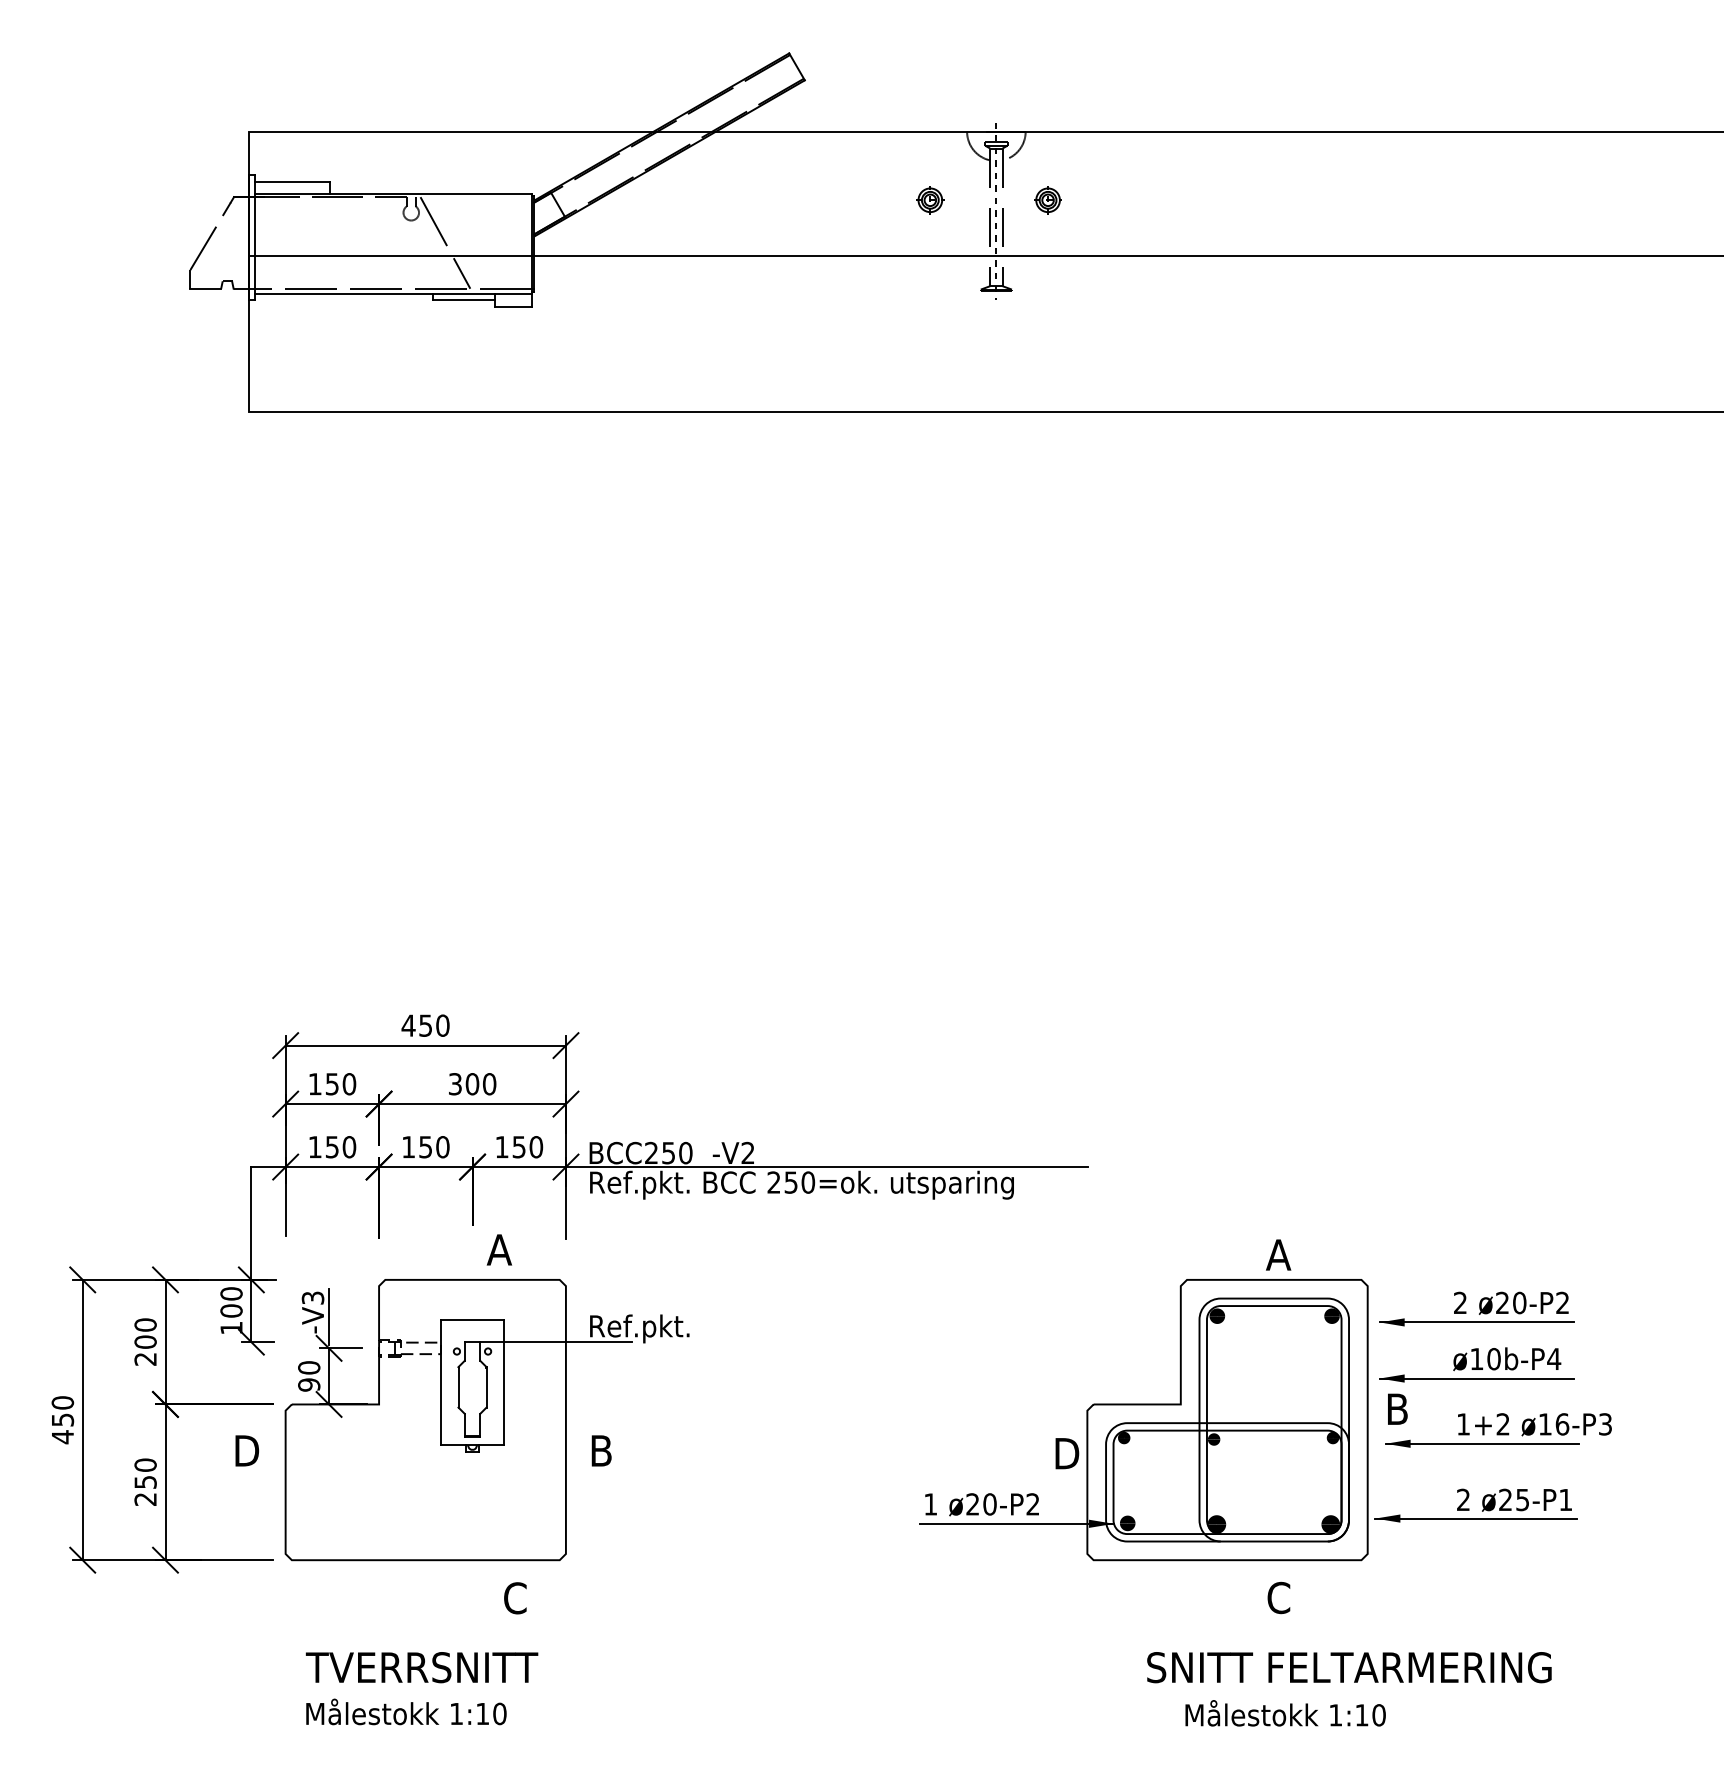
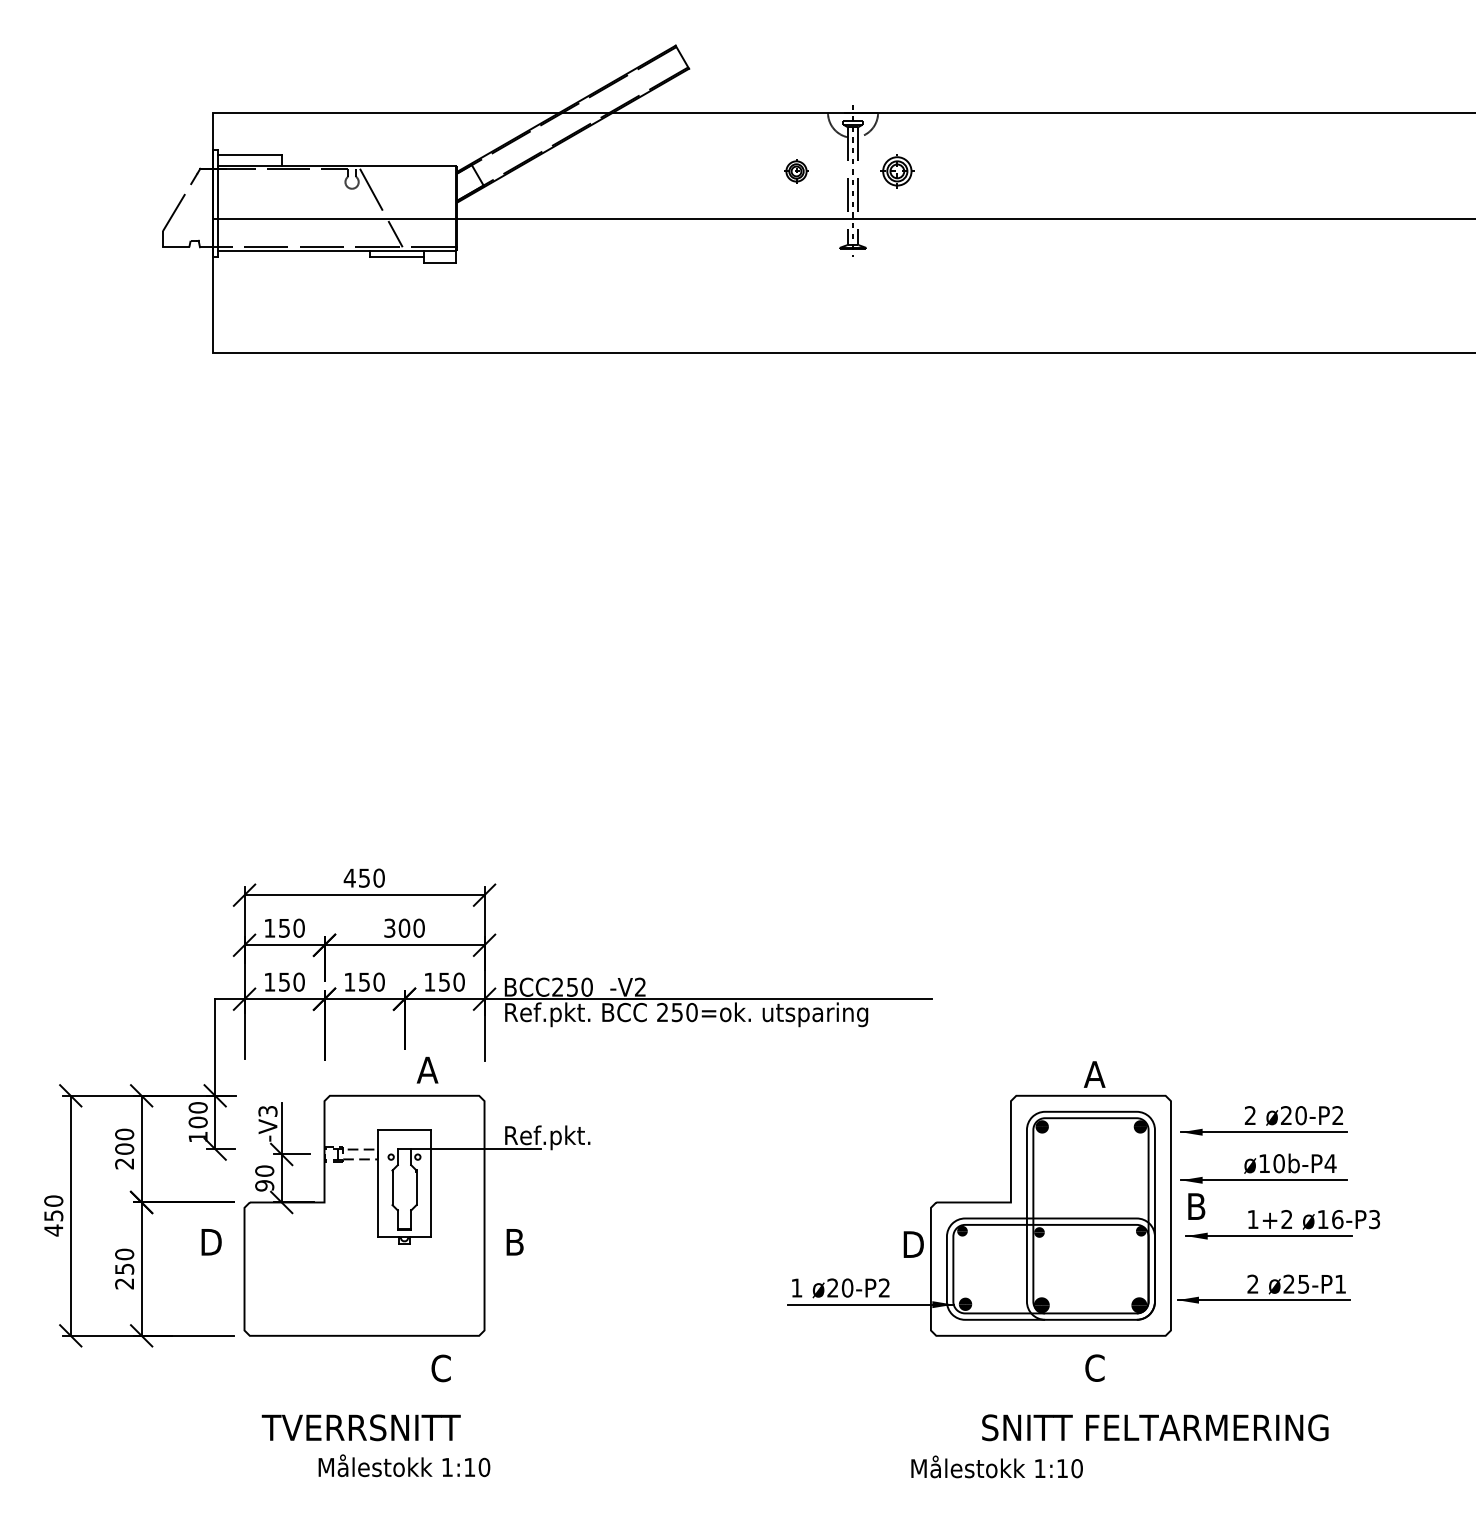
part: (1047, 200) -> (896, 171), size x1.4
text: (406, 1711) -> (404, 1465), moved
text: (1285, 1713) -> (997, 1467), moved

